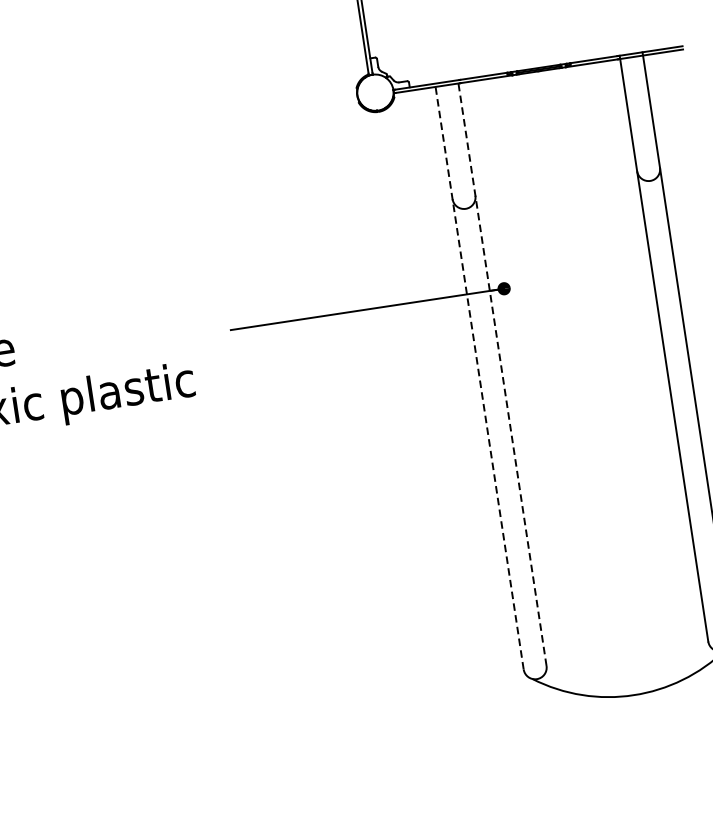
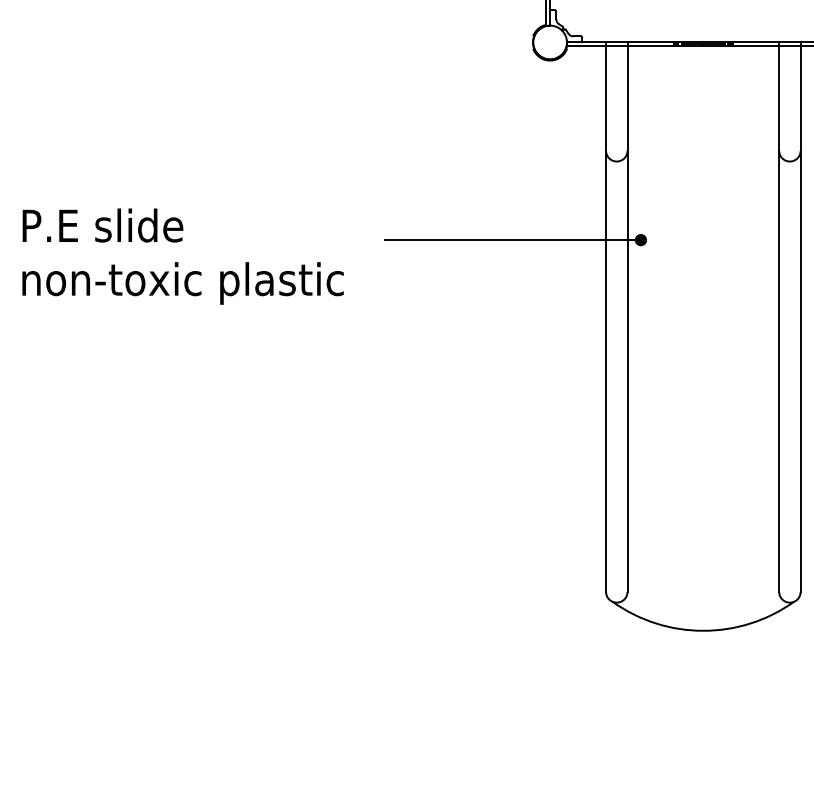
line: (502, 373) -> (627, 317), dashed -> solid
line: (479, 376) -> (606, 317), dashed -> solid

